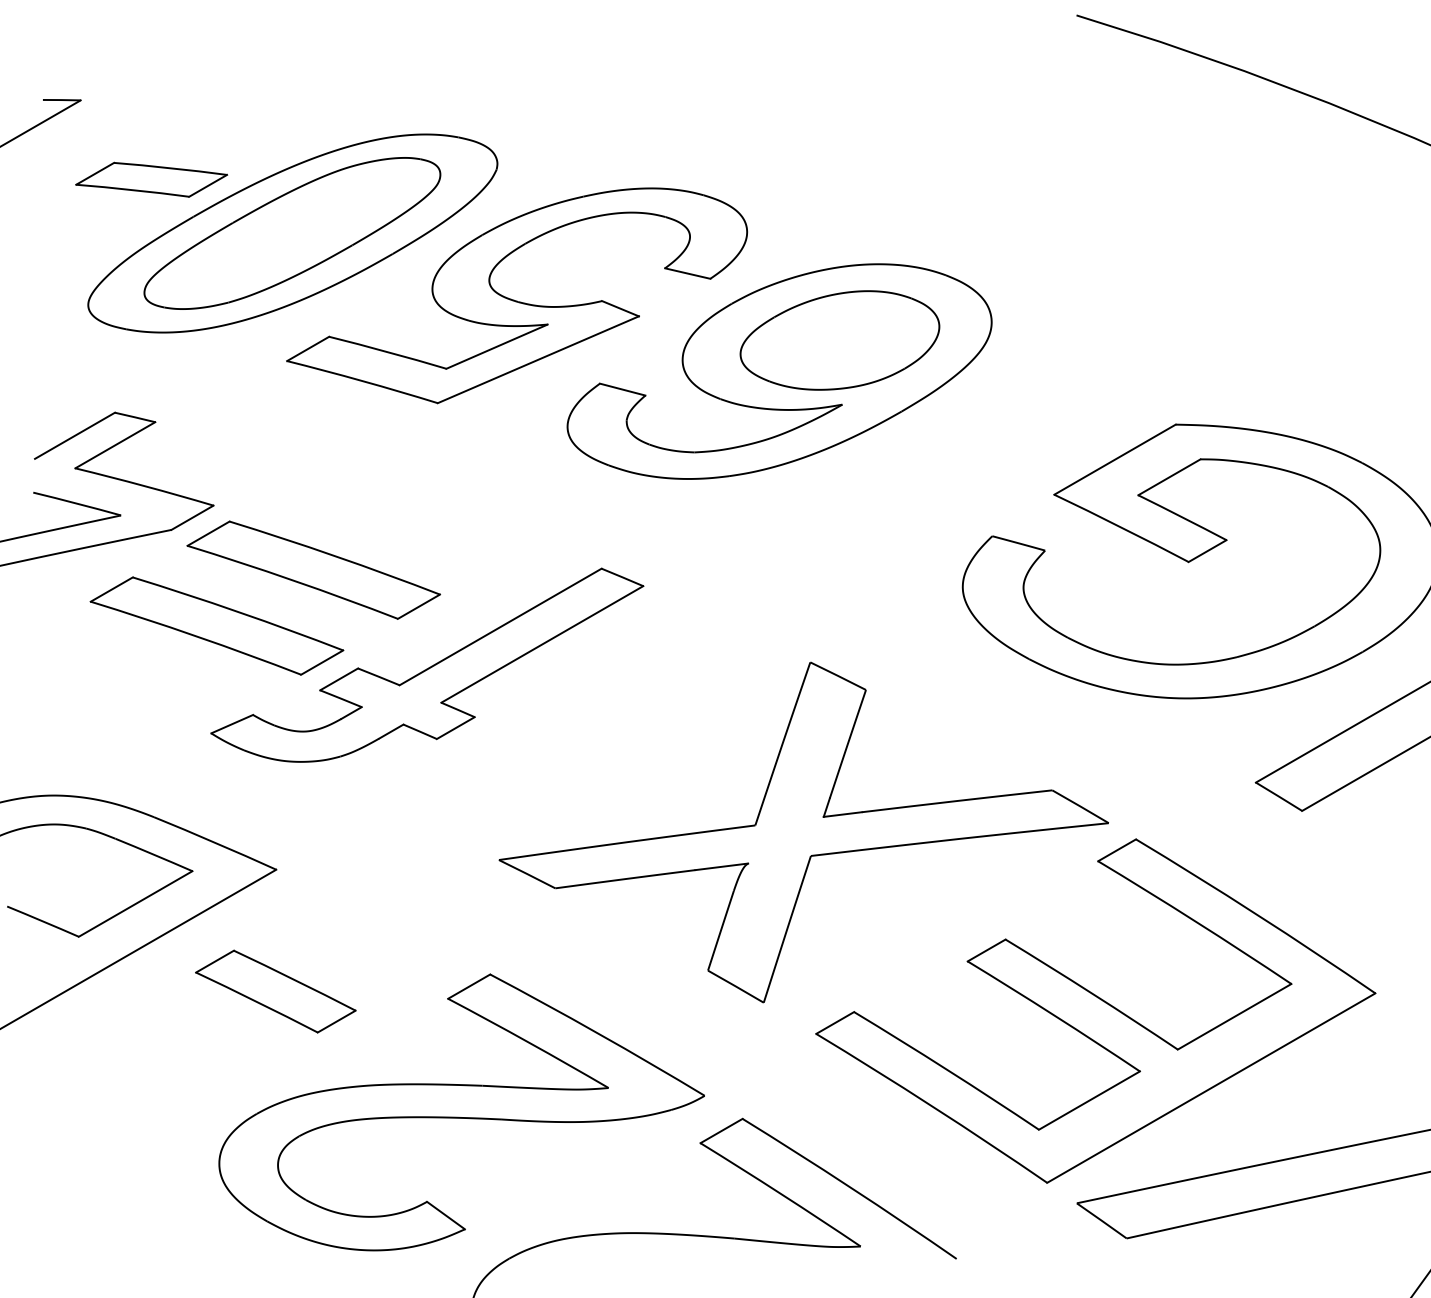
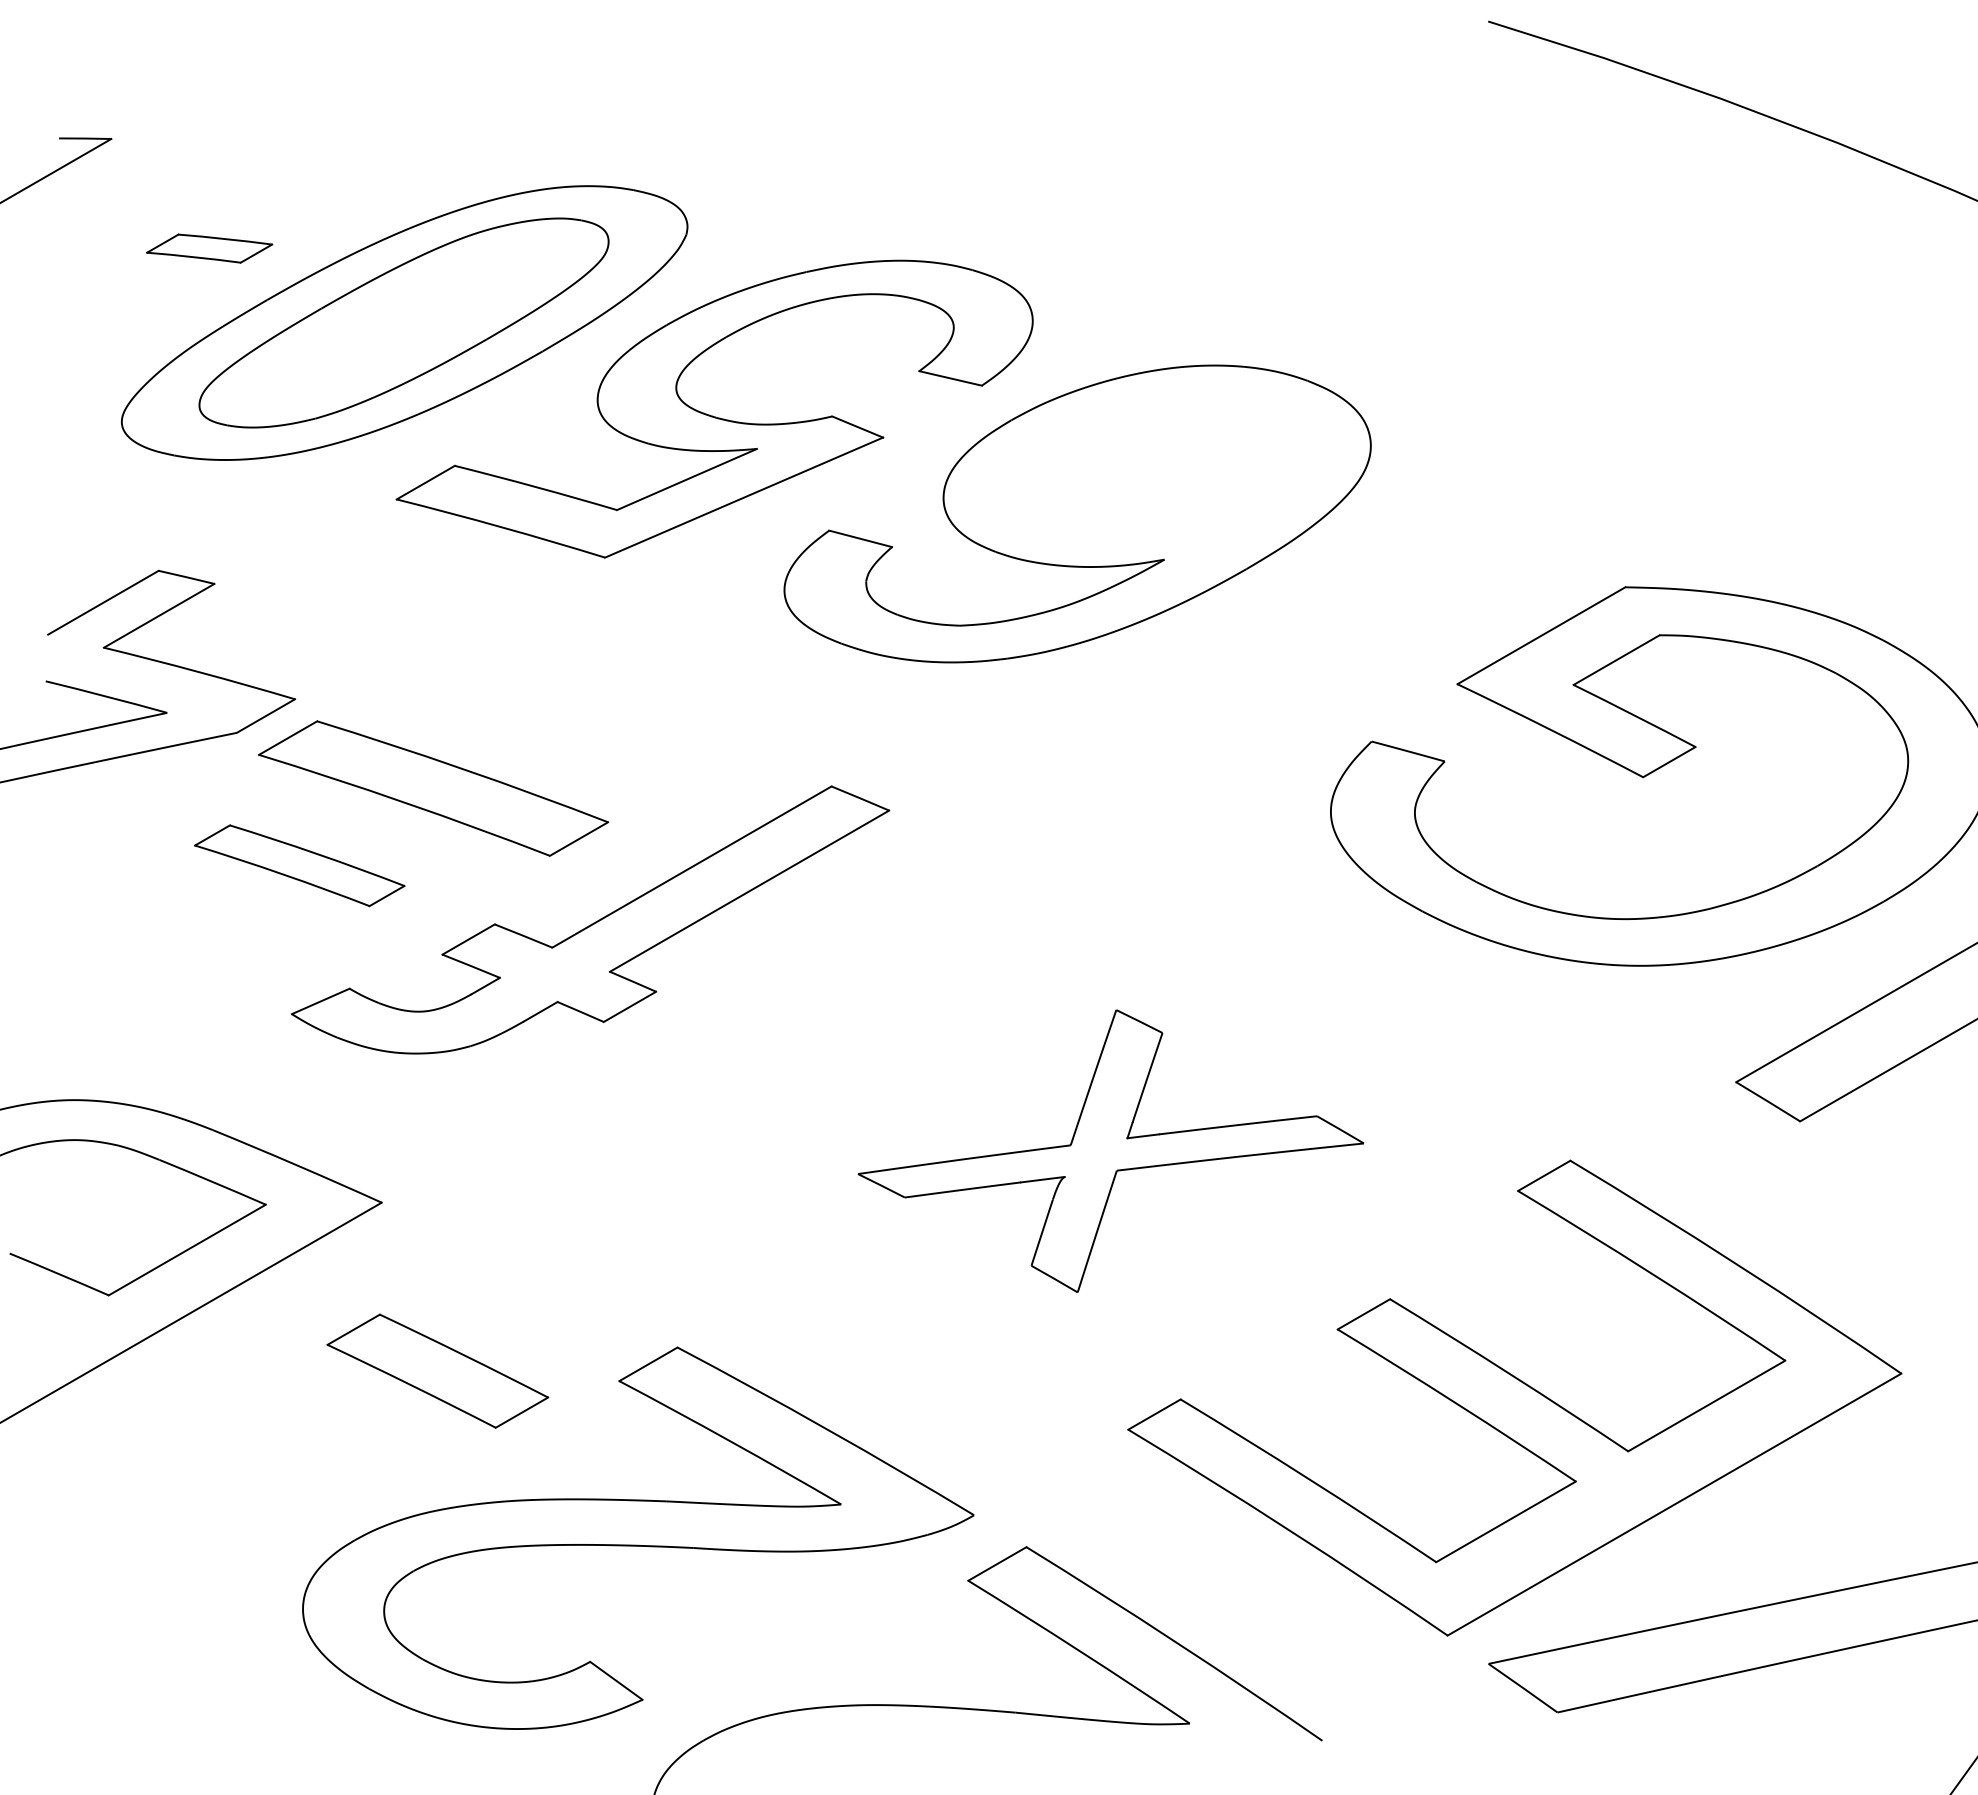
part: (151, 179) -> (209, 248), size x0.6
part: (839, 340) -> (1160, 470), removed
part: (216, 625) -> (299, 865), size x0.6
part: (803, 832) -> (1110, 1151), size x0.6
part: (275, 991) -> (437, 1371), moved

